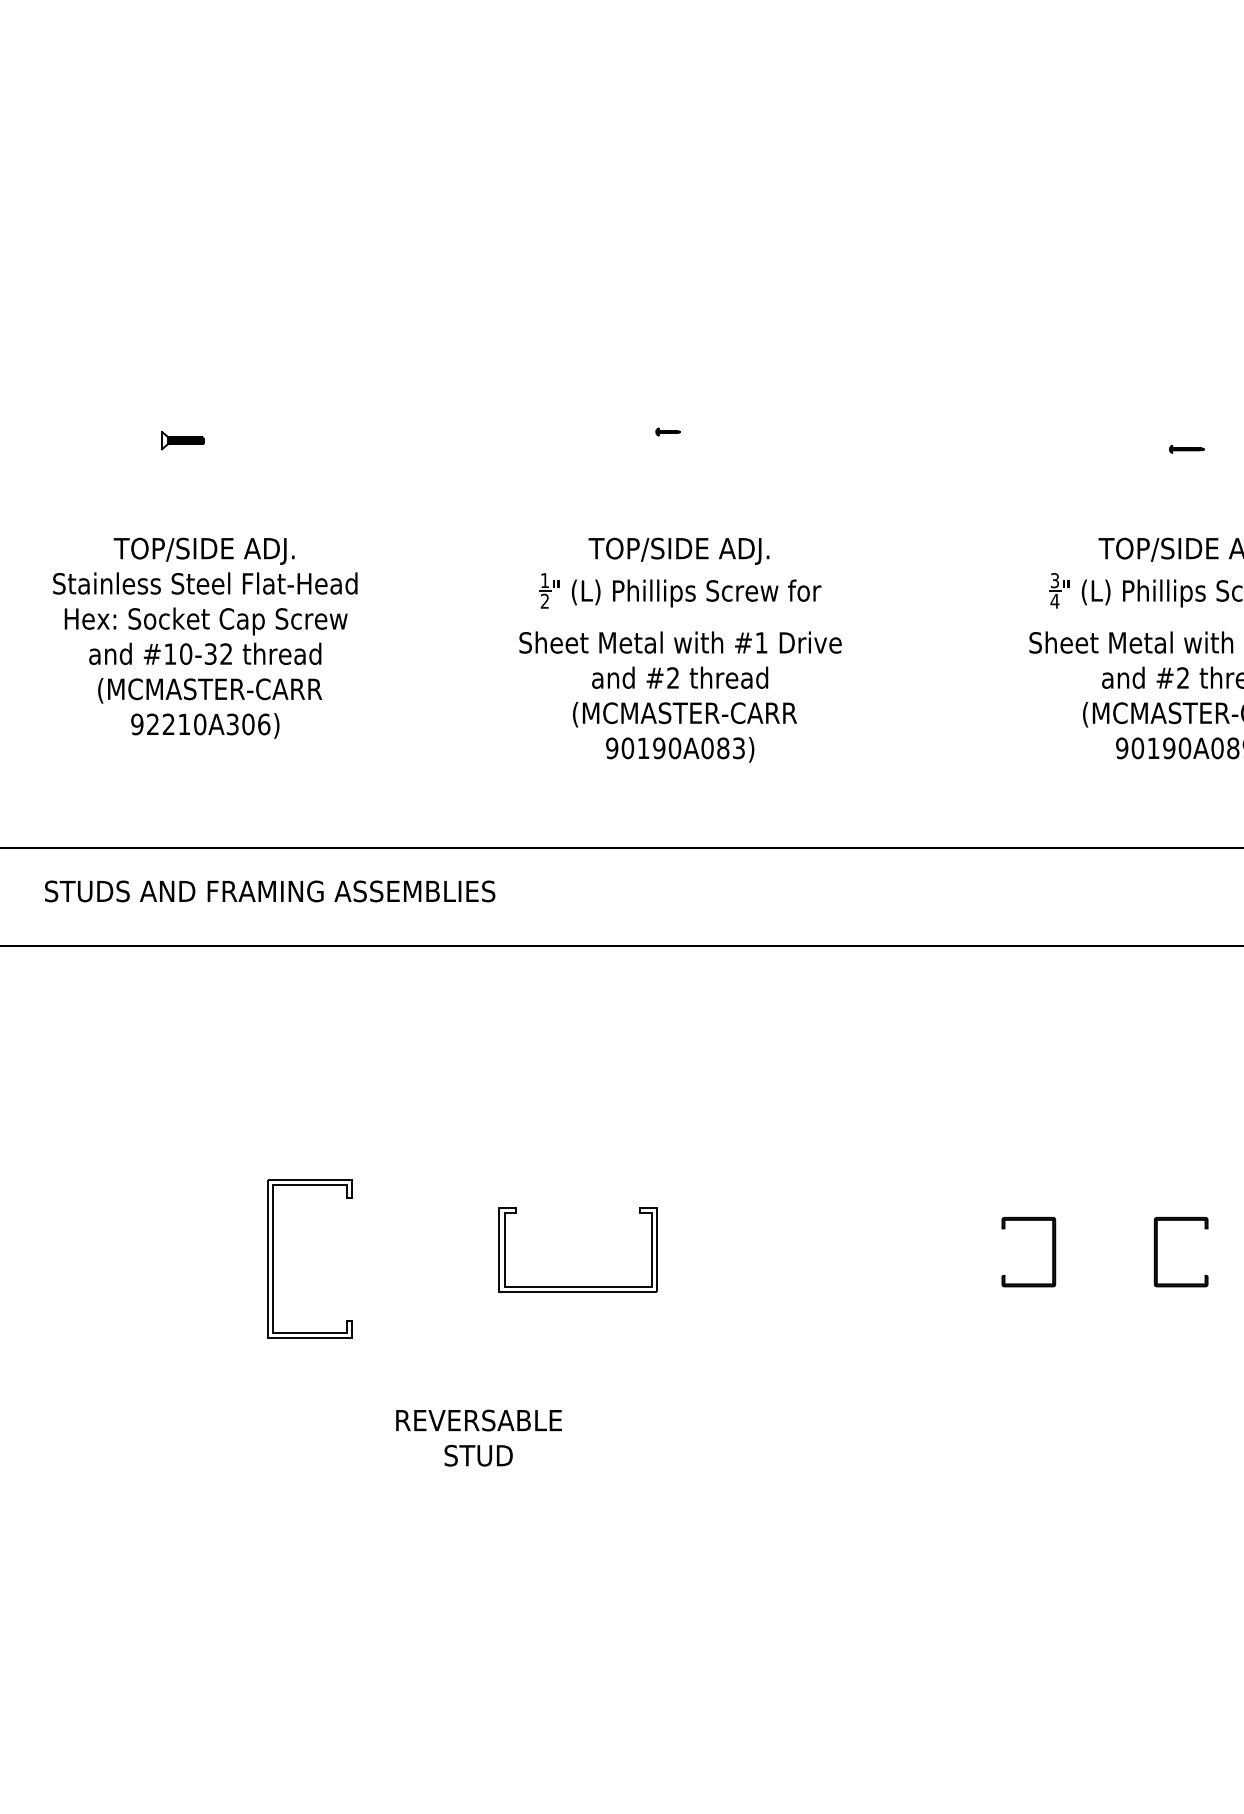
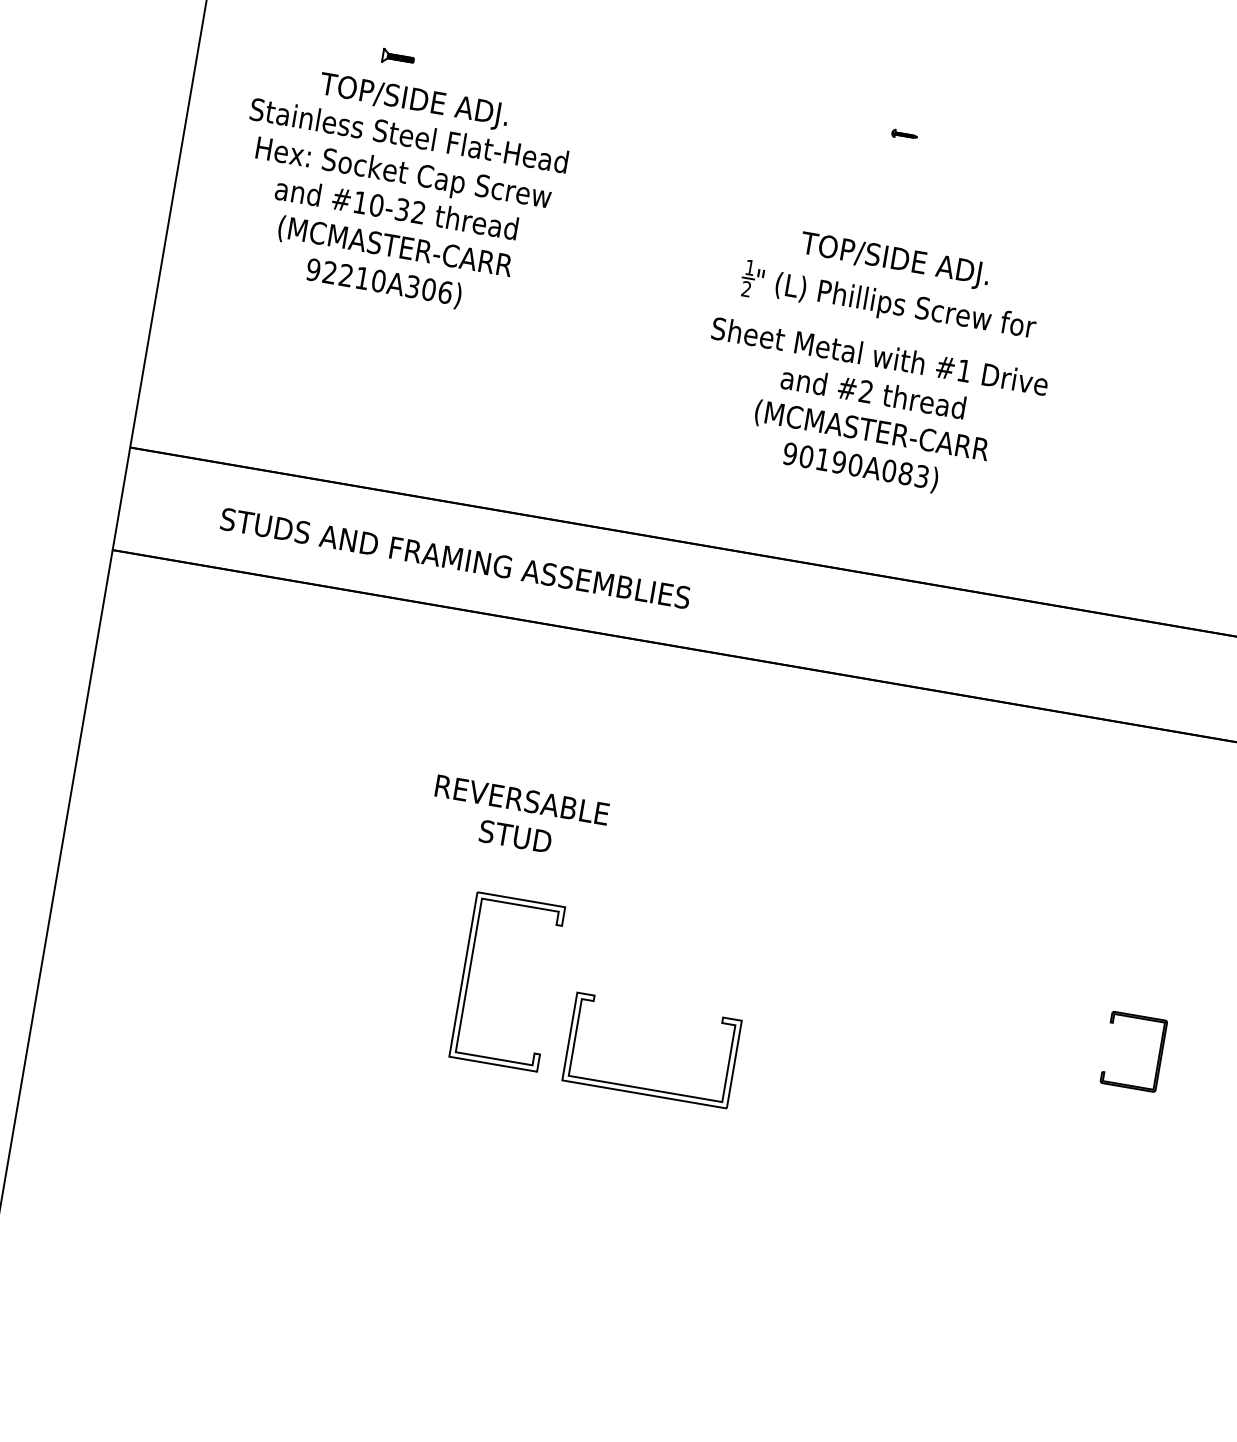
part: (182, 440) -> (398, 57), size x0.7
text: (205, 637) -> (399, 191), moved
text: (270, 891) -> (455, 558), moved
part: (273, 1258) -> (469, 975), moved
part: (577, 1286) -> (644, 1088), moved
text: (478, 1437) -> (518, 817), moved

